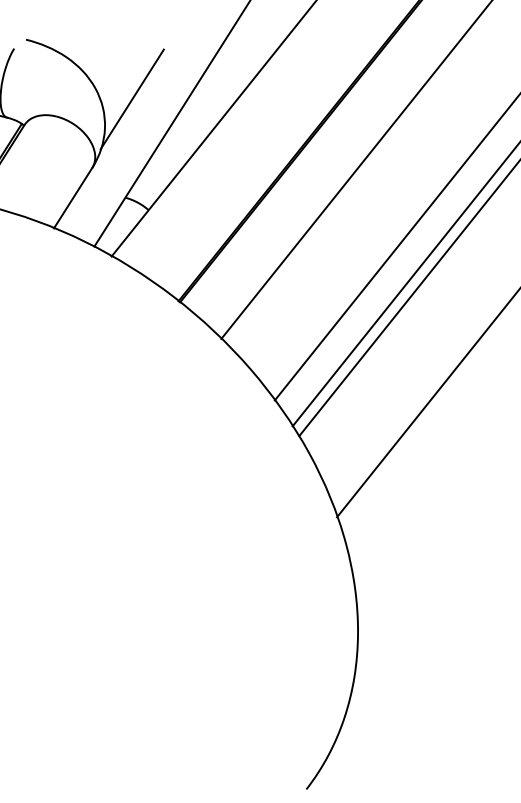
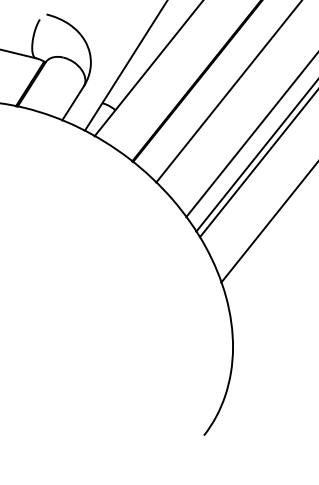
line: (130, 100) -> (105, 48), removed

